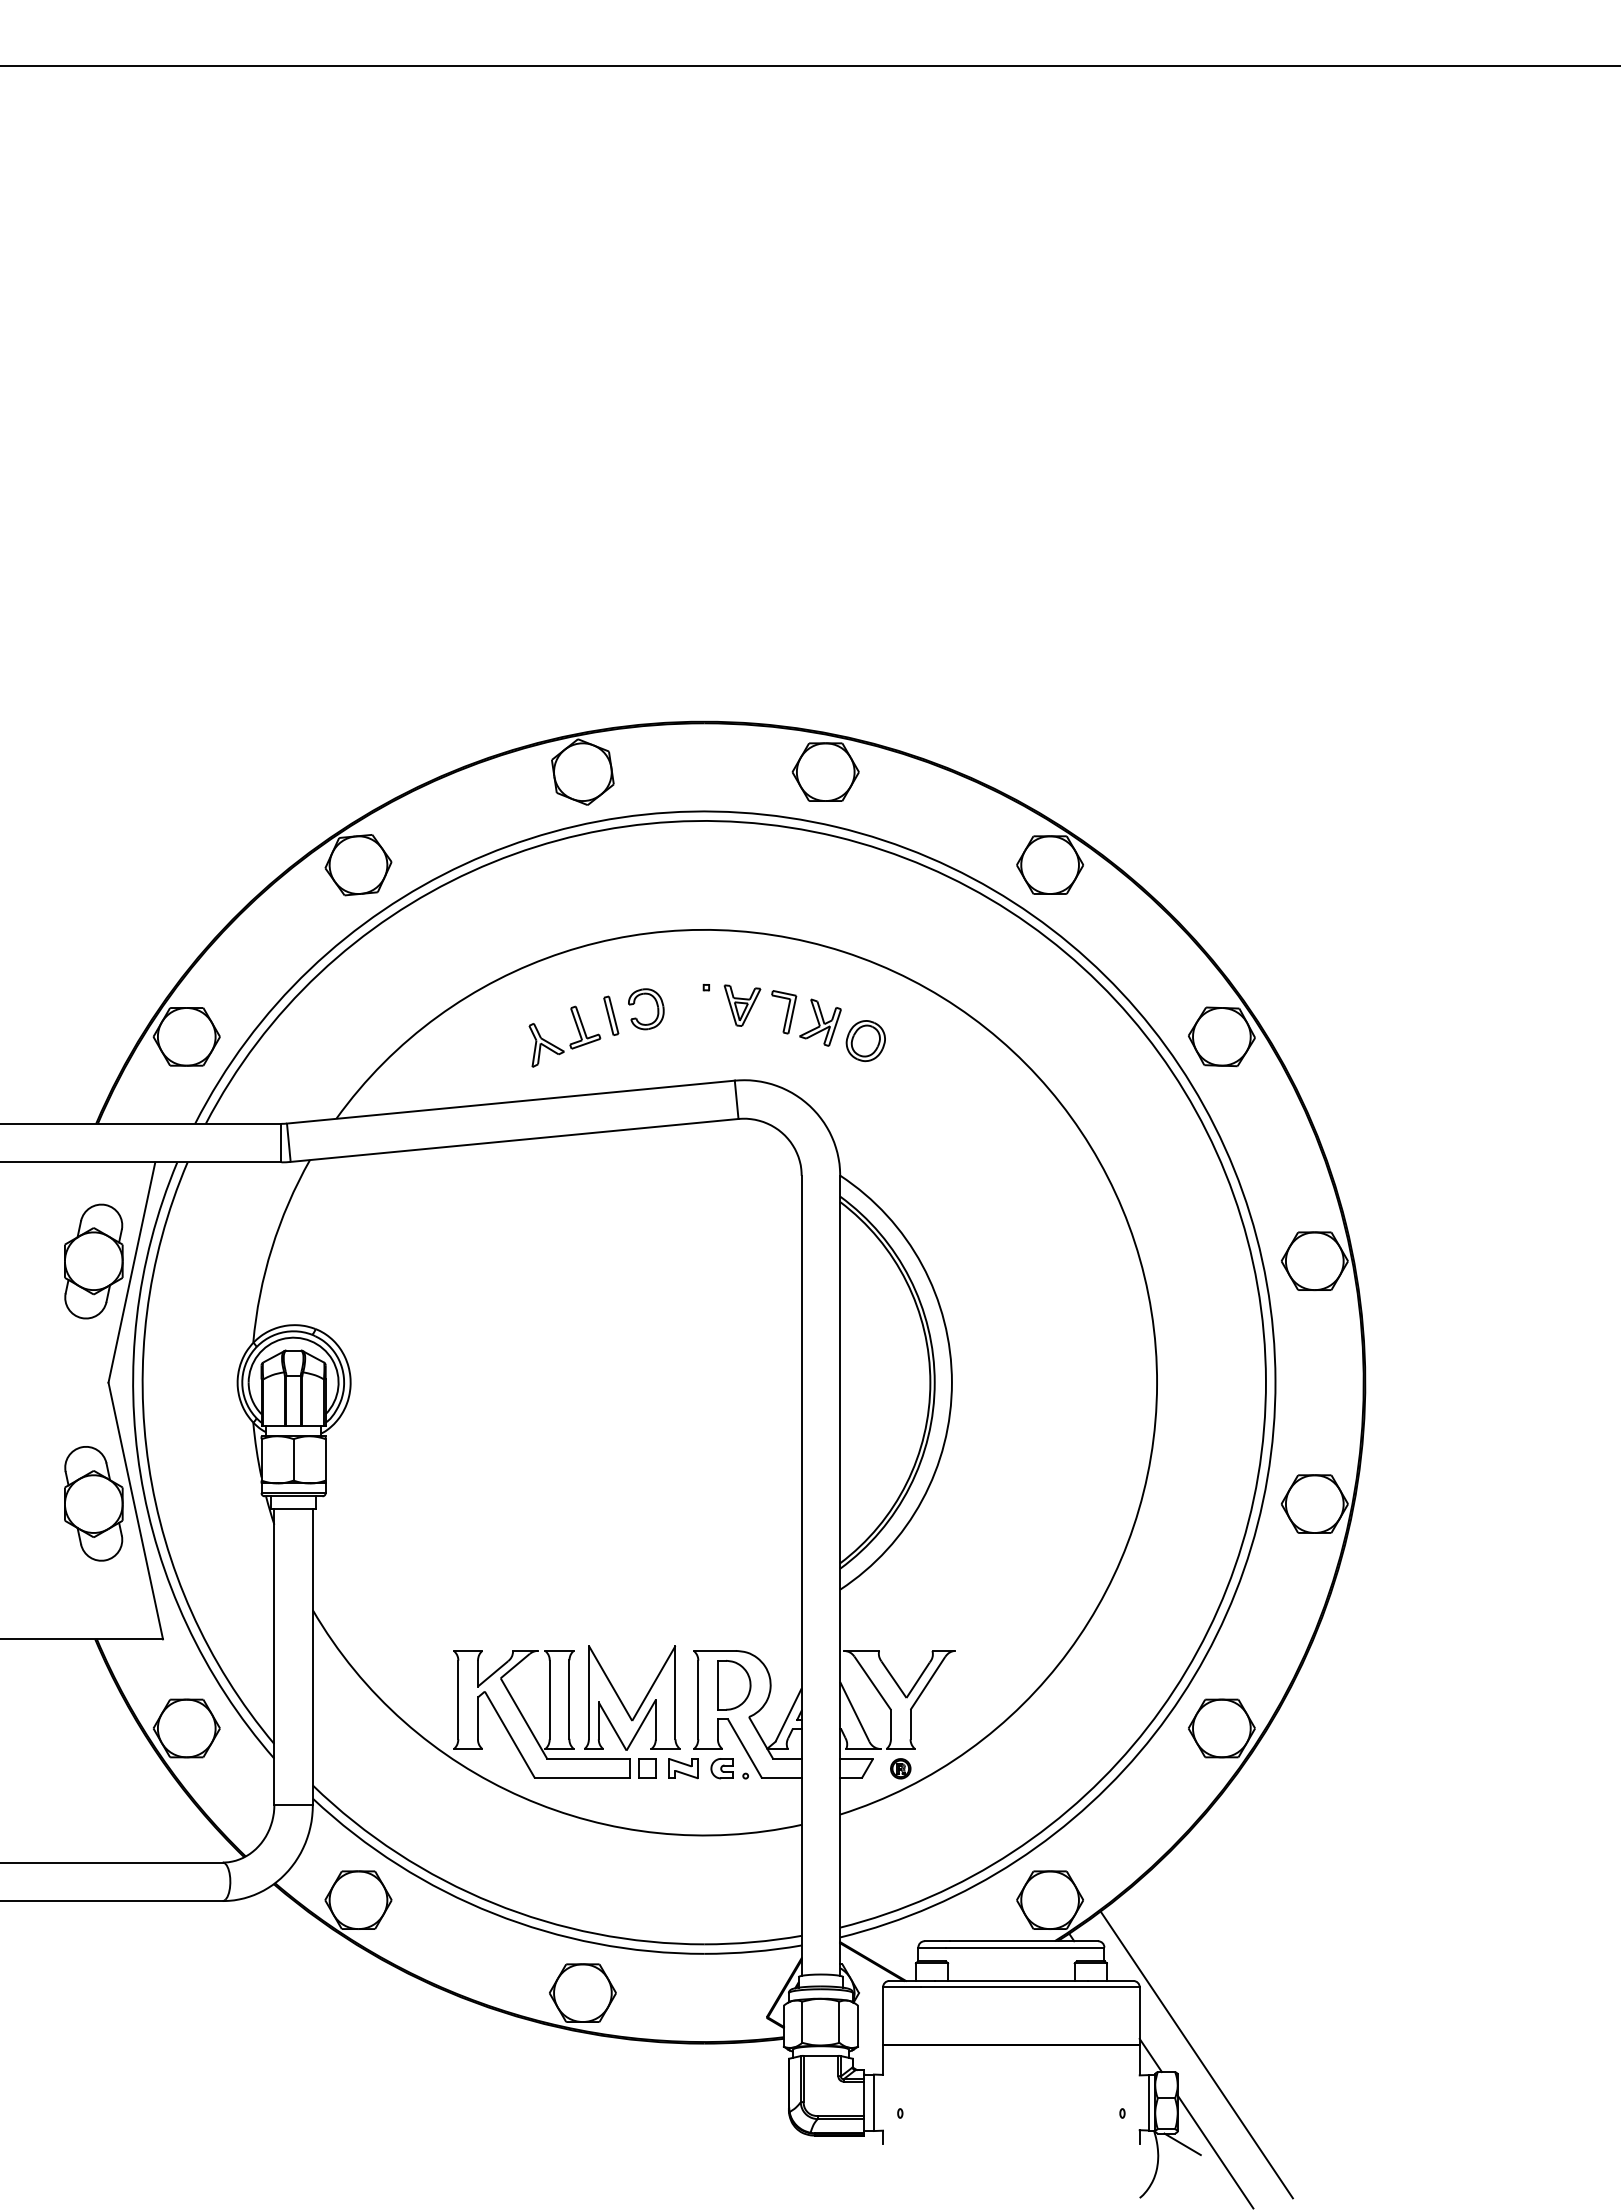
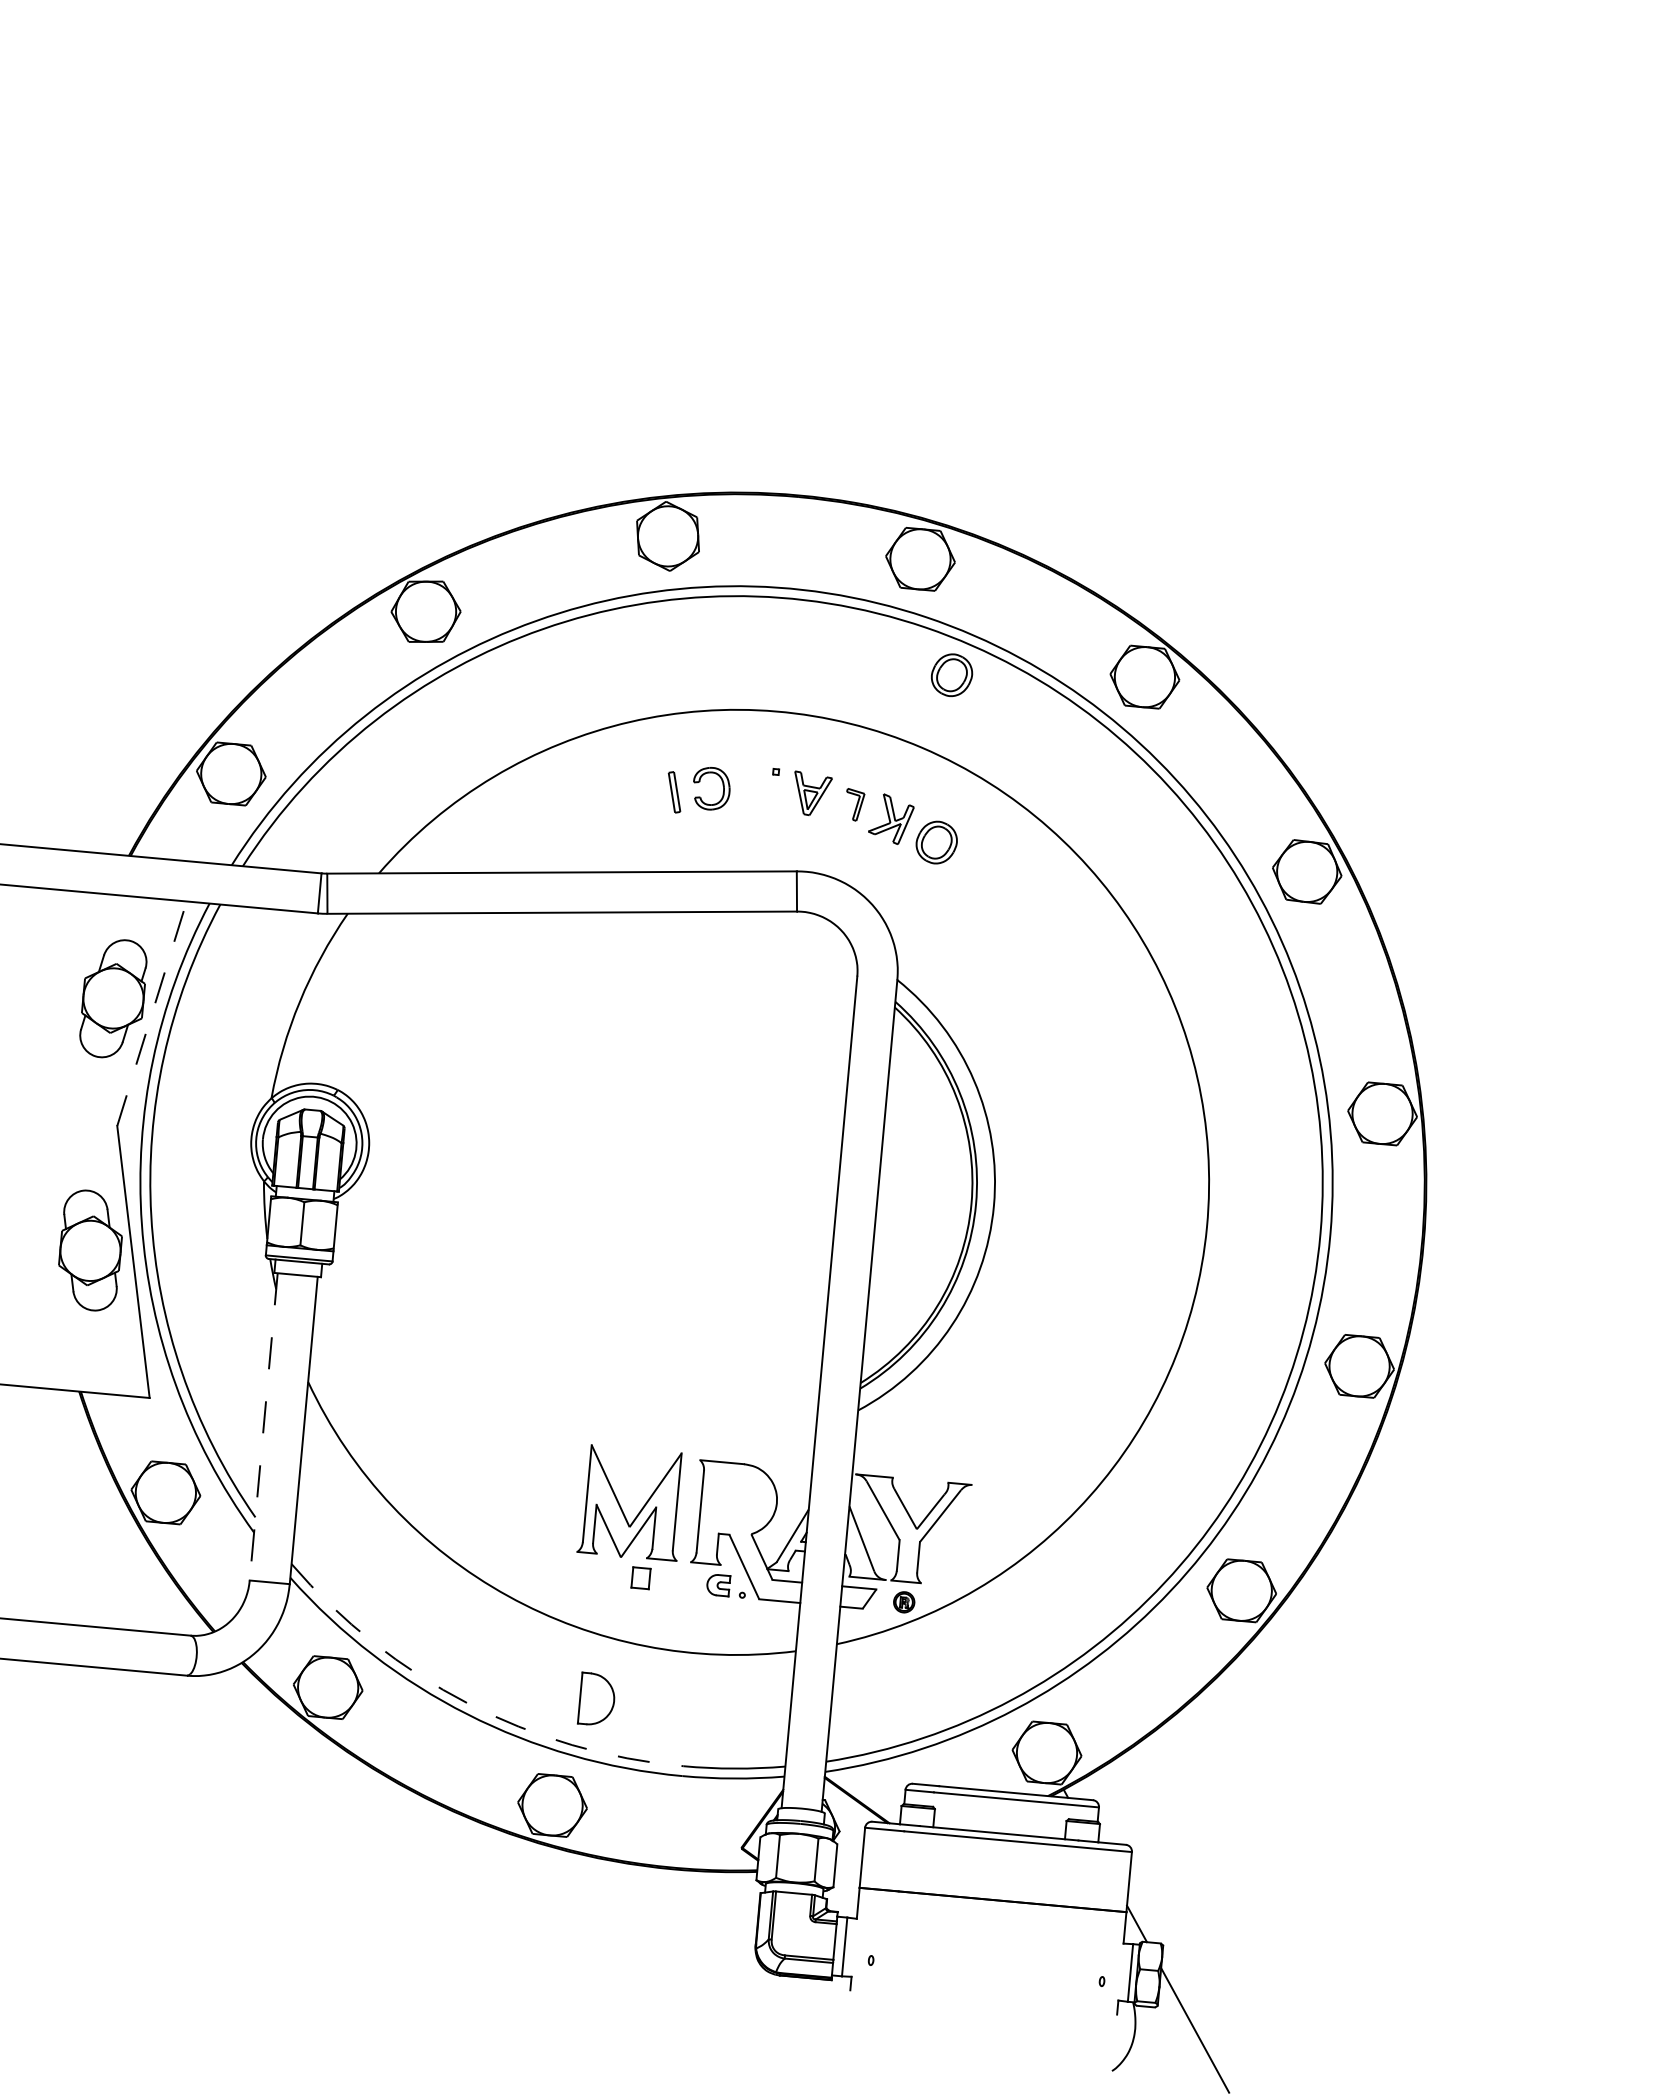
part: (865, 880) -> (951, 675), added
part: (784, 1012) -> (854, 805), size x0.7
part: (570, 1043) -> (629, 817), removed
line: (131, 1272) -> (151, 1013), solid -> dashed
line: (274, 1657) -> (263, 1427), solid -> dashed
part: (734, 1684) -> (597, 1698), moved
part: (549, 1714) -> (544, 1512), removed
part: (683, 1768) -> (678, 1581), removed
arc: (493, 1903) -> (468, 1703), solid -> dashed
line: (1196, 2054) -> (1184, 1927), removed
line: (1182, 2144) -> (1161, 2019), removed

